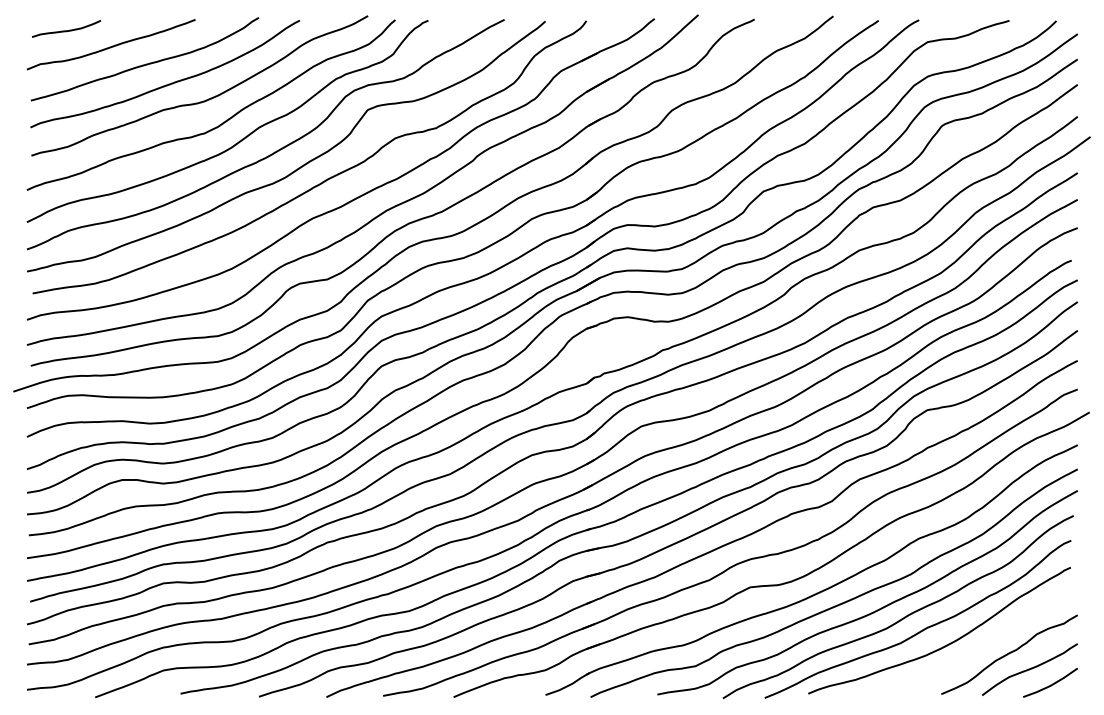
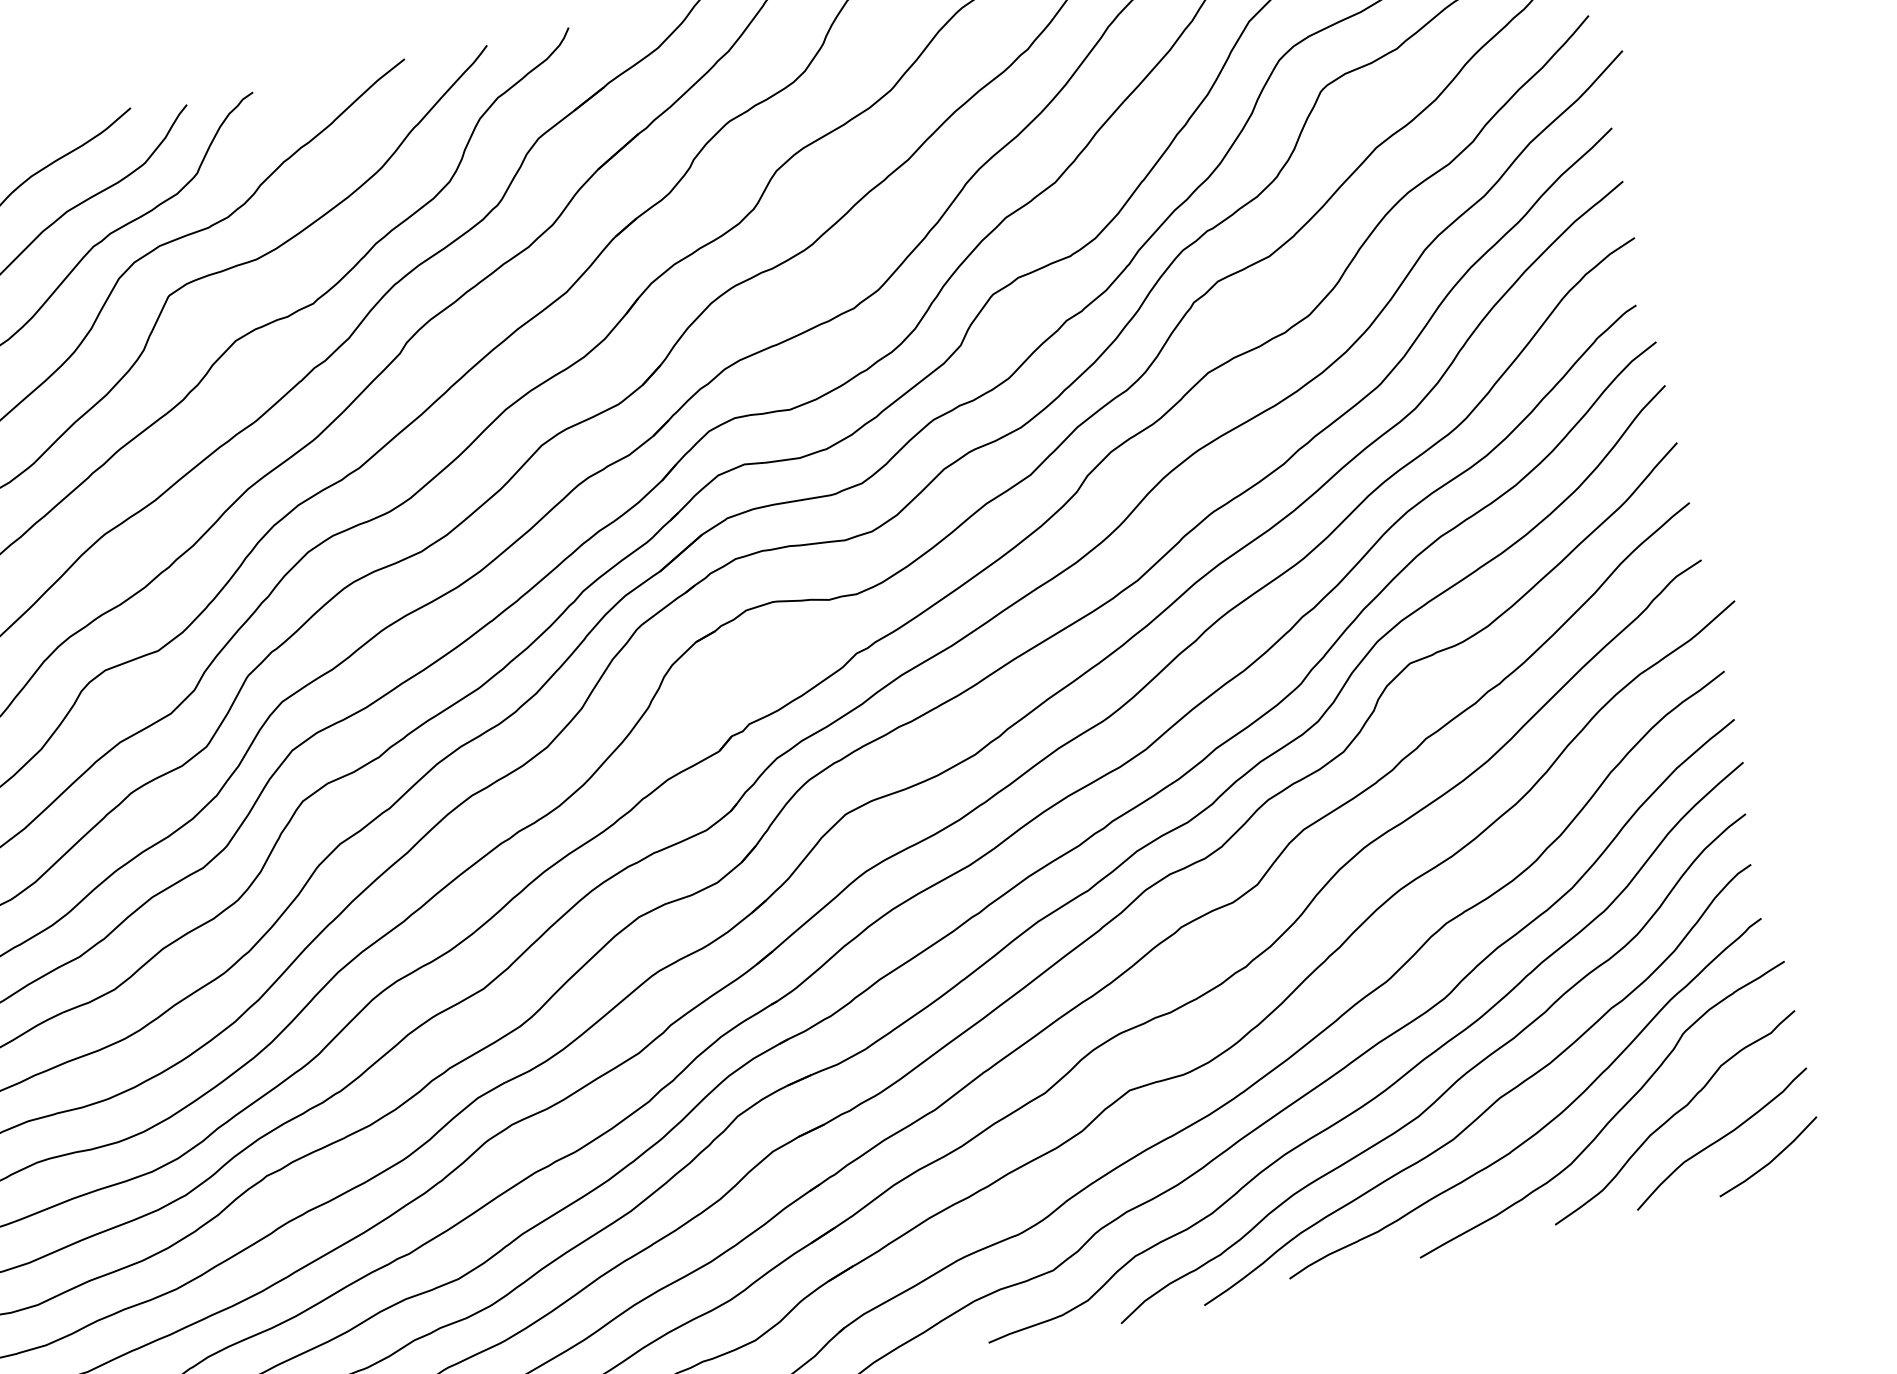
curve: (979, 647) -> (1612, 1115), added

